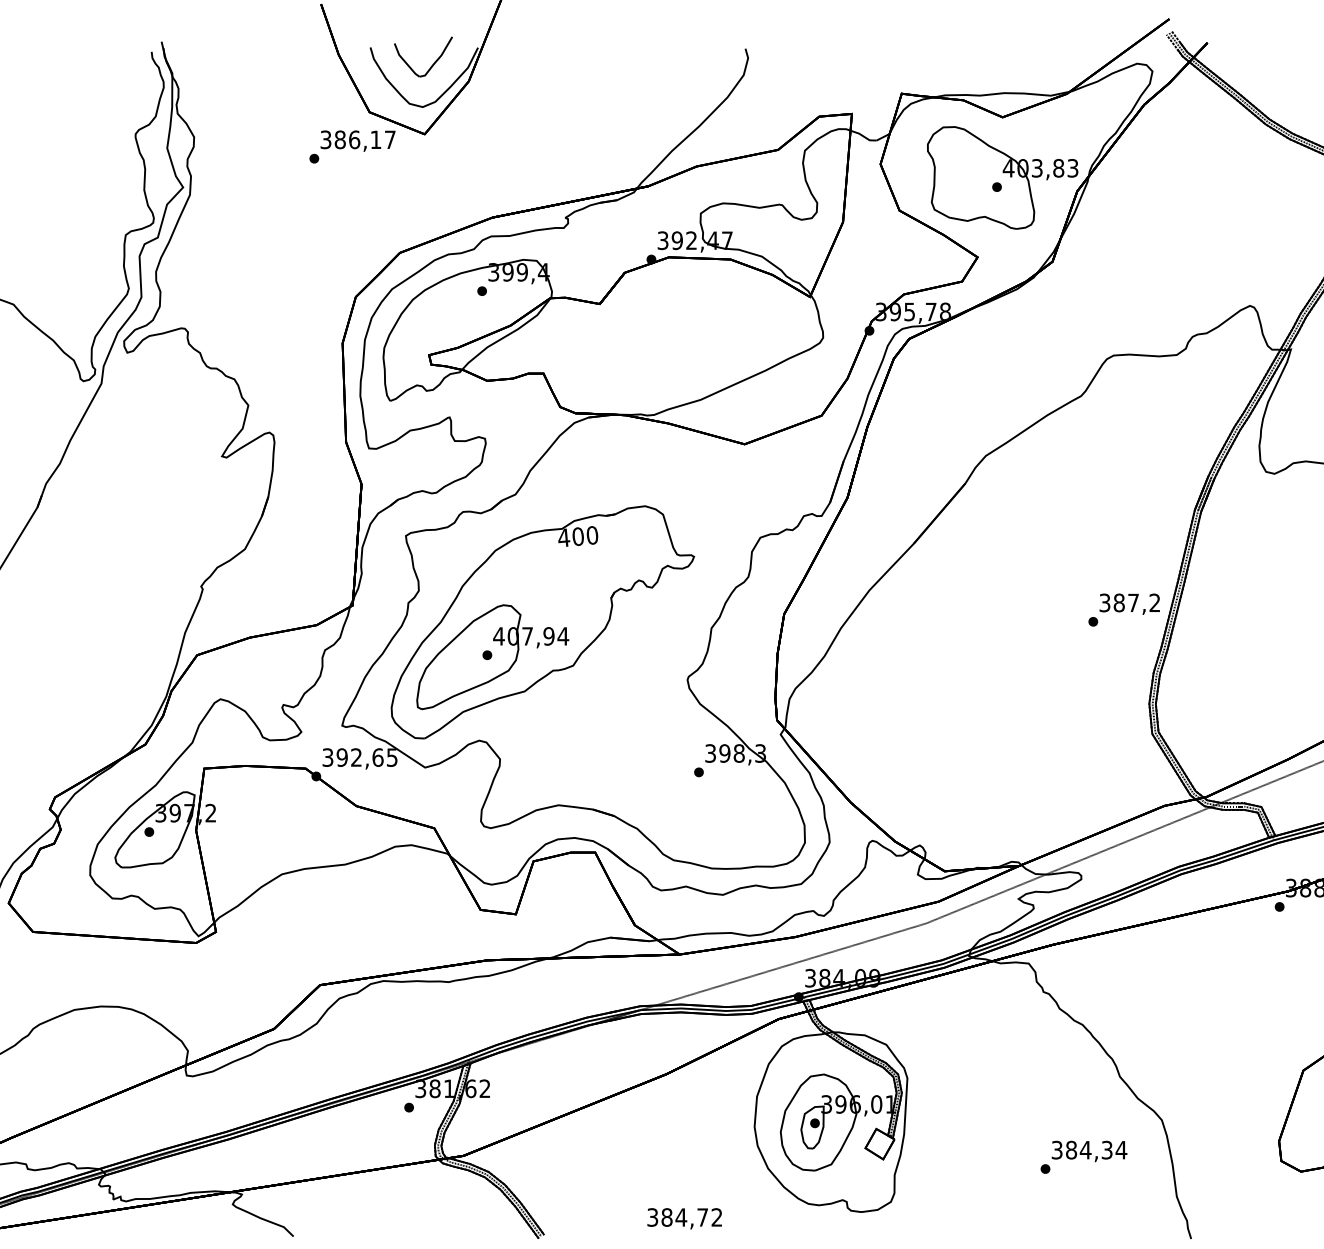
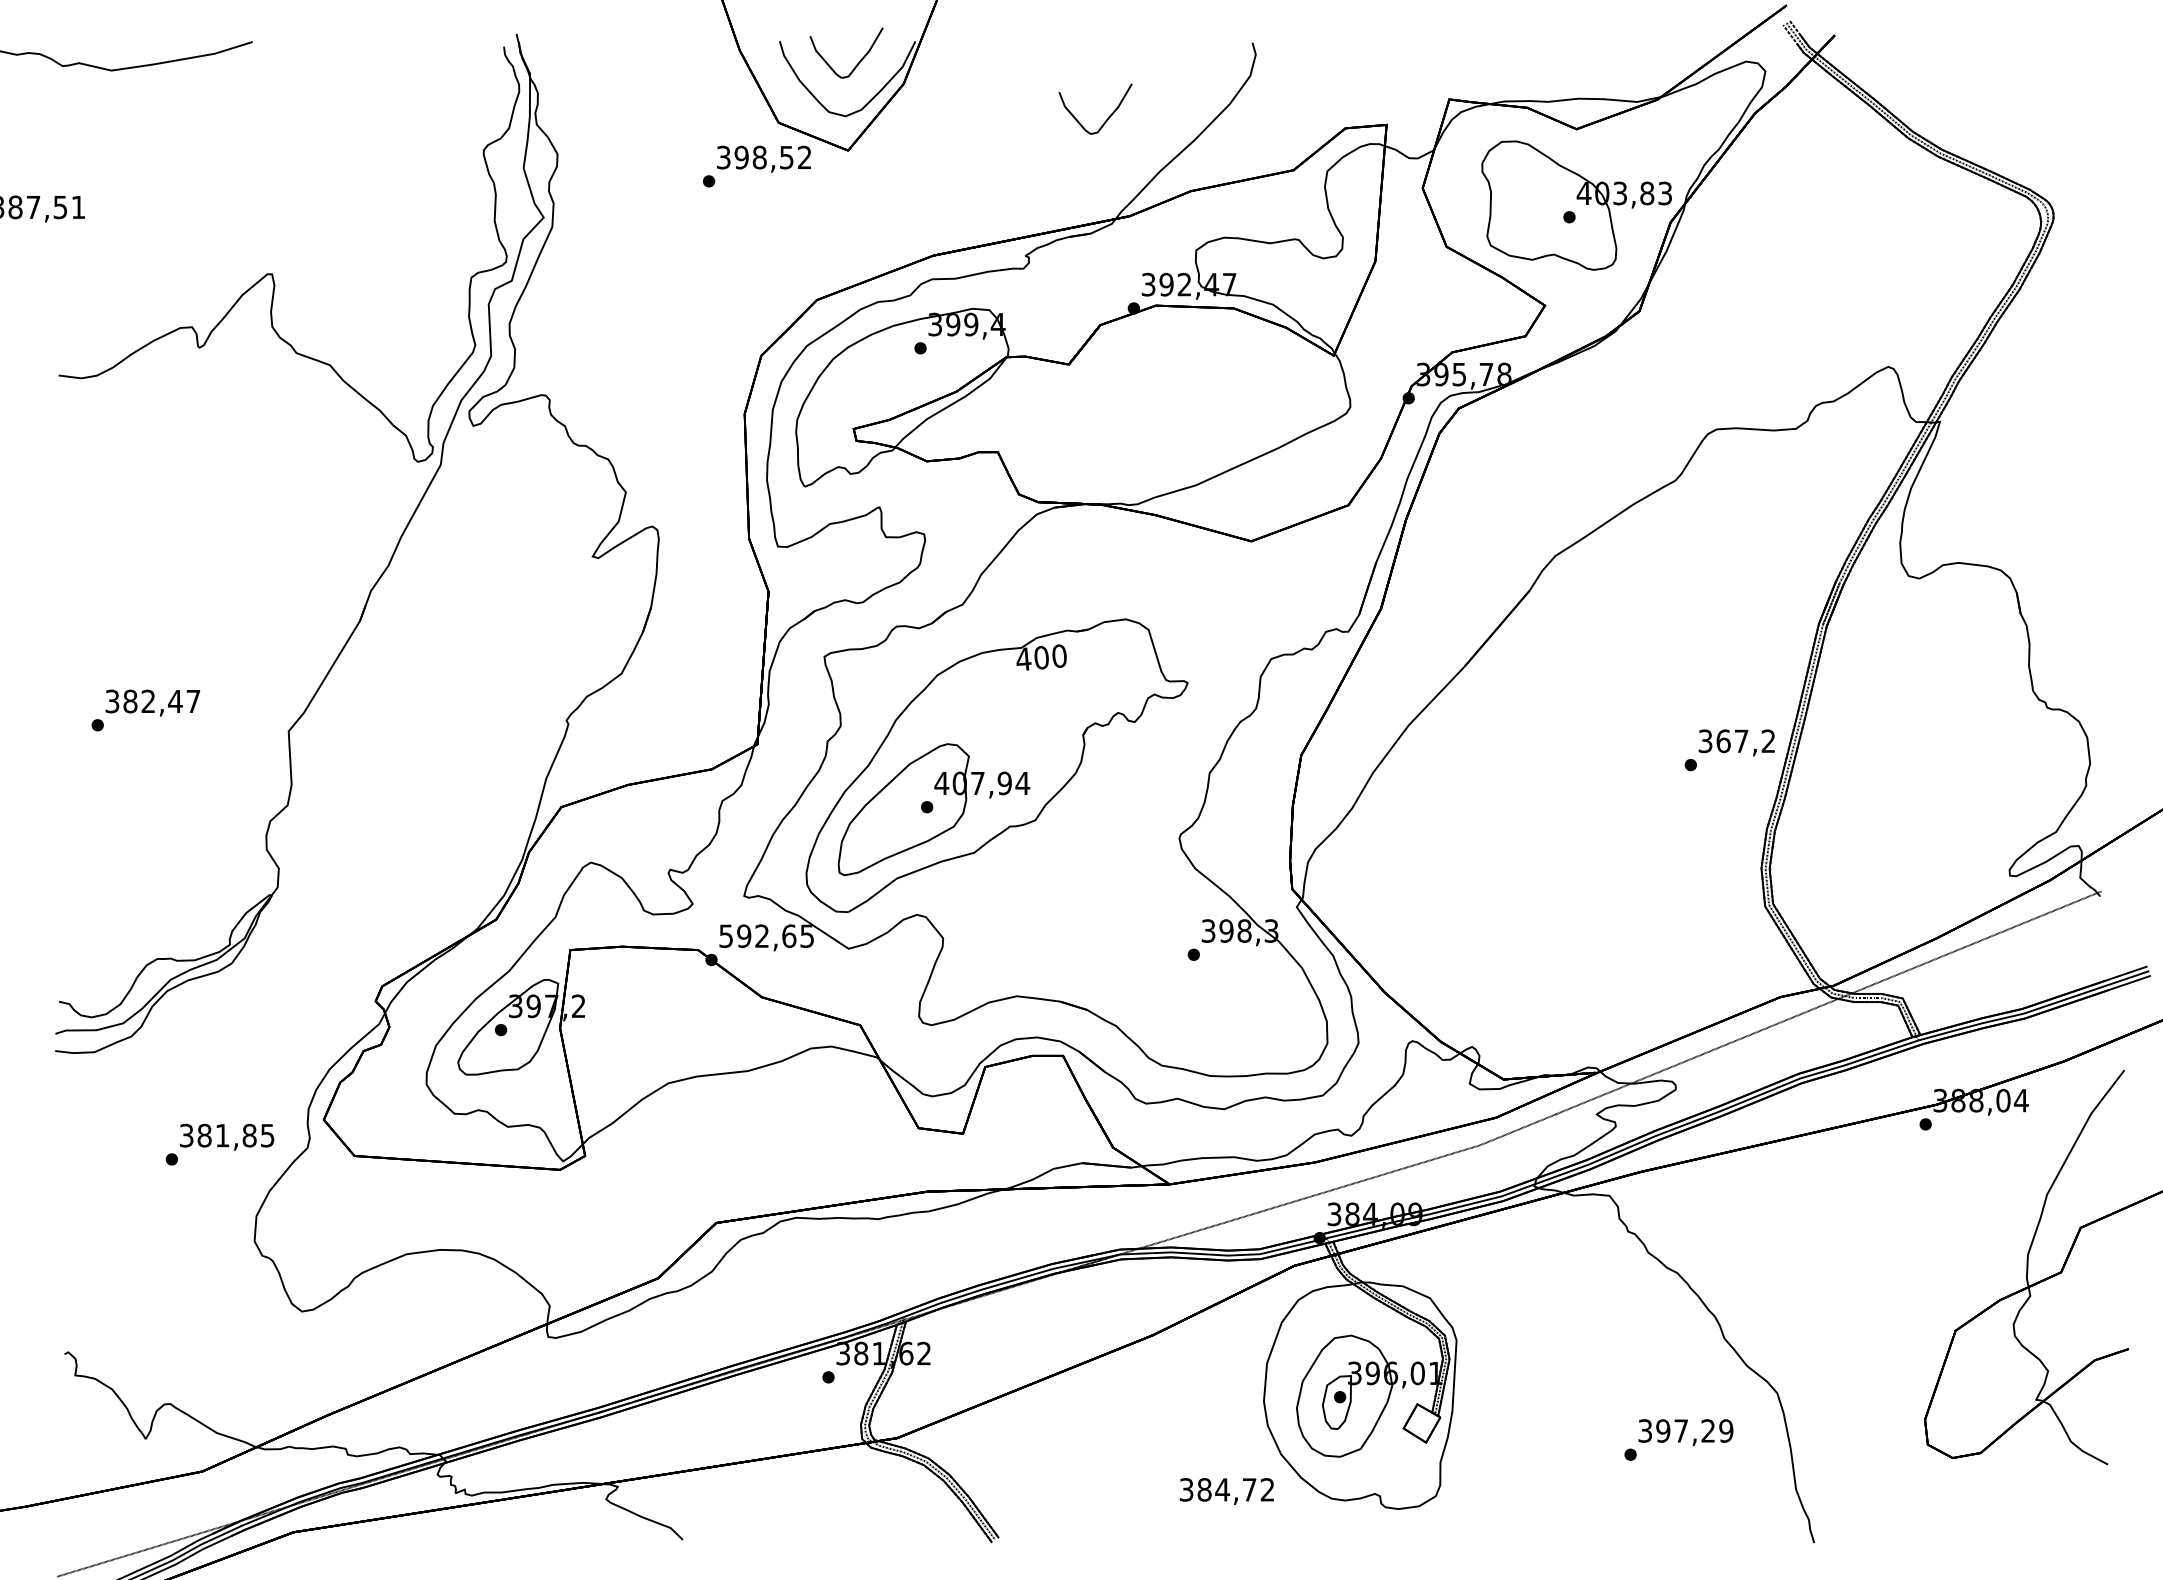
part: (631, 107) -> (1108, 116), added
text: (364, 139) -> (772, 157), 386,17 -> 398,52
text: (1119, 602) -> (1723, 740), 387,2 -> 367,2
text: (328, 757) -> (726, 935), 392,65 -> 592,65
text: (1096, 1149) -> (1694, 1430), 384,34 -> 397,29
text: (684, 1218) -> (1226, 1491), moved

